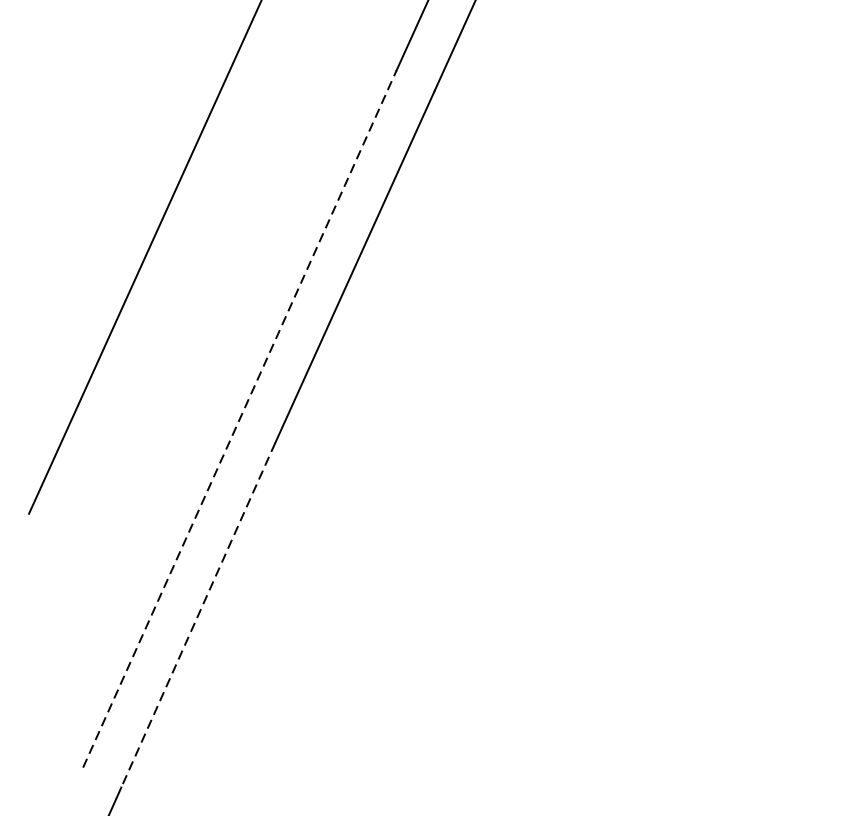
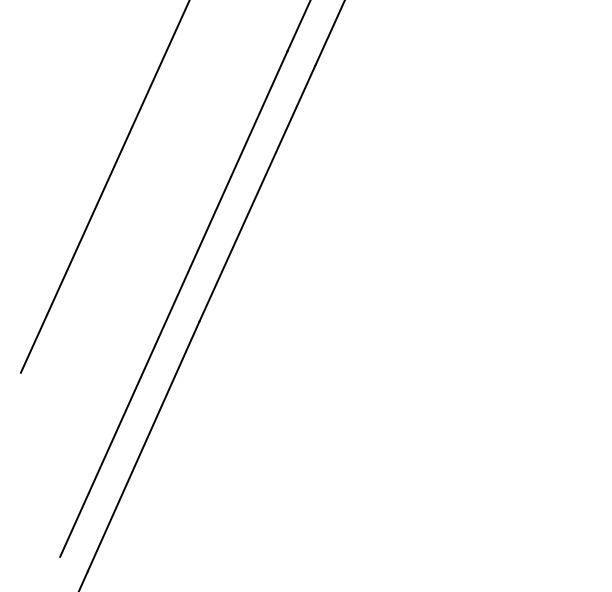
line: (240, 418) -> (174, 303), dashed -> solid
line: (198, 615) -> (143, 446), dashed -> solid

